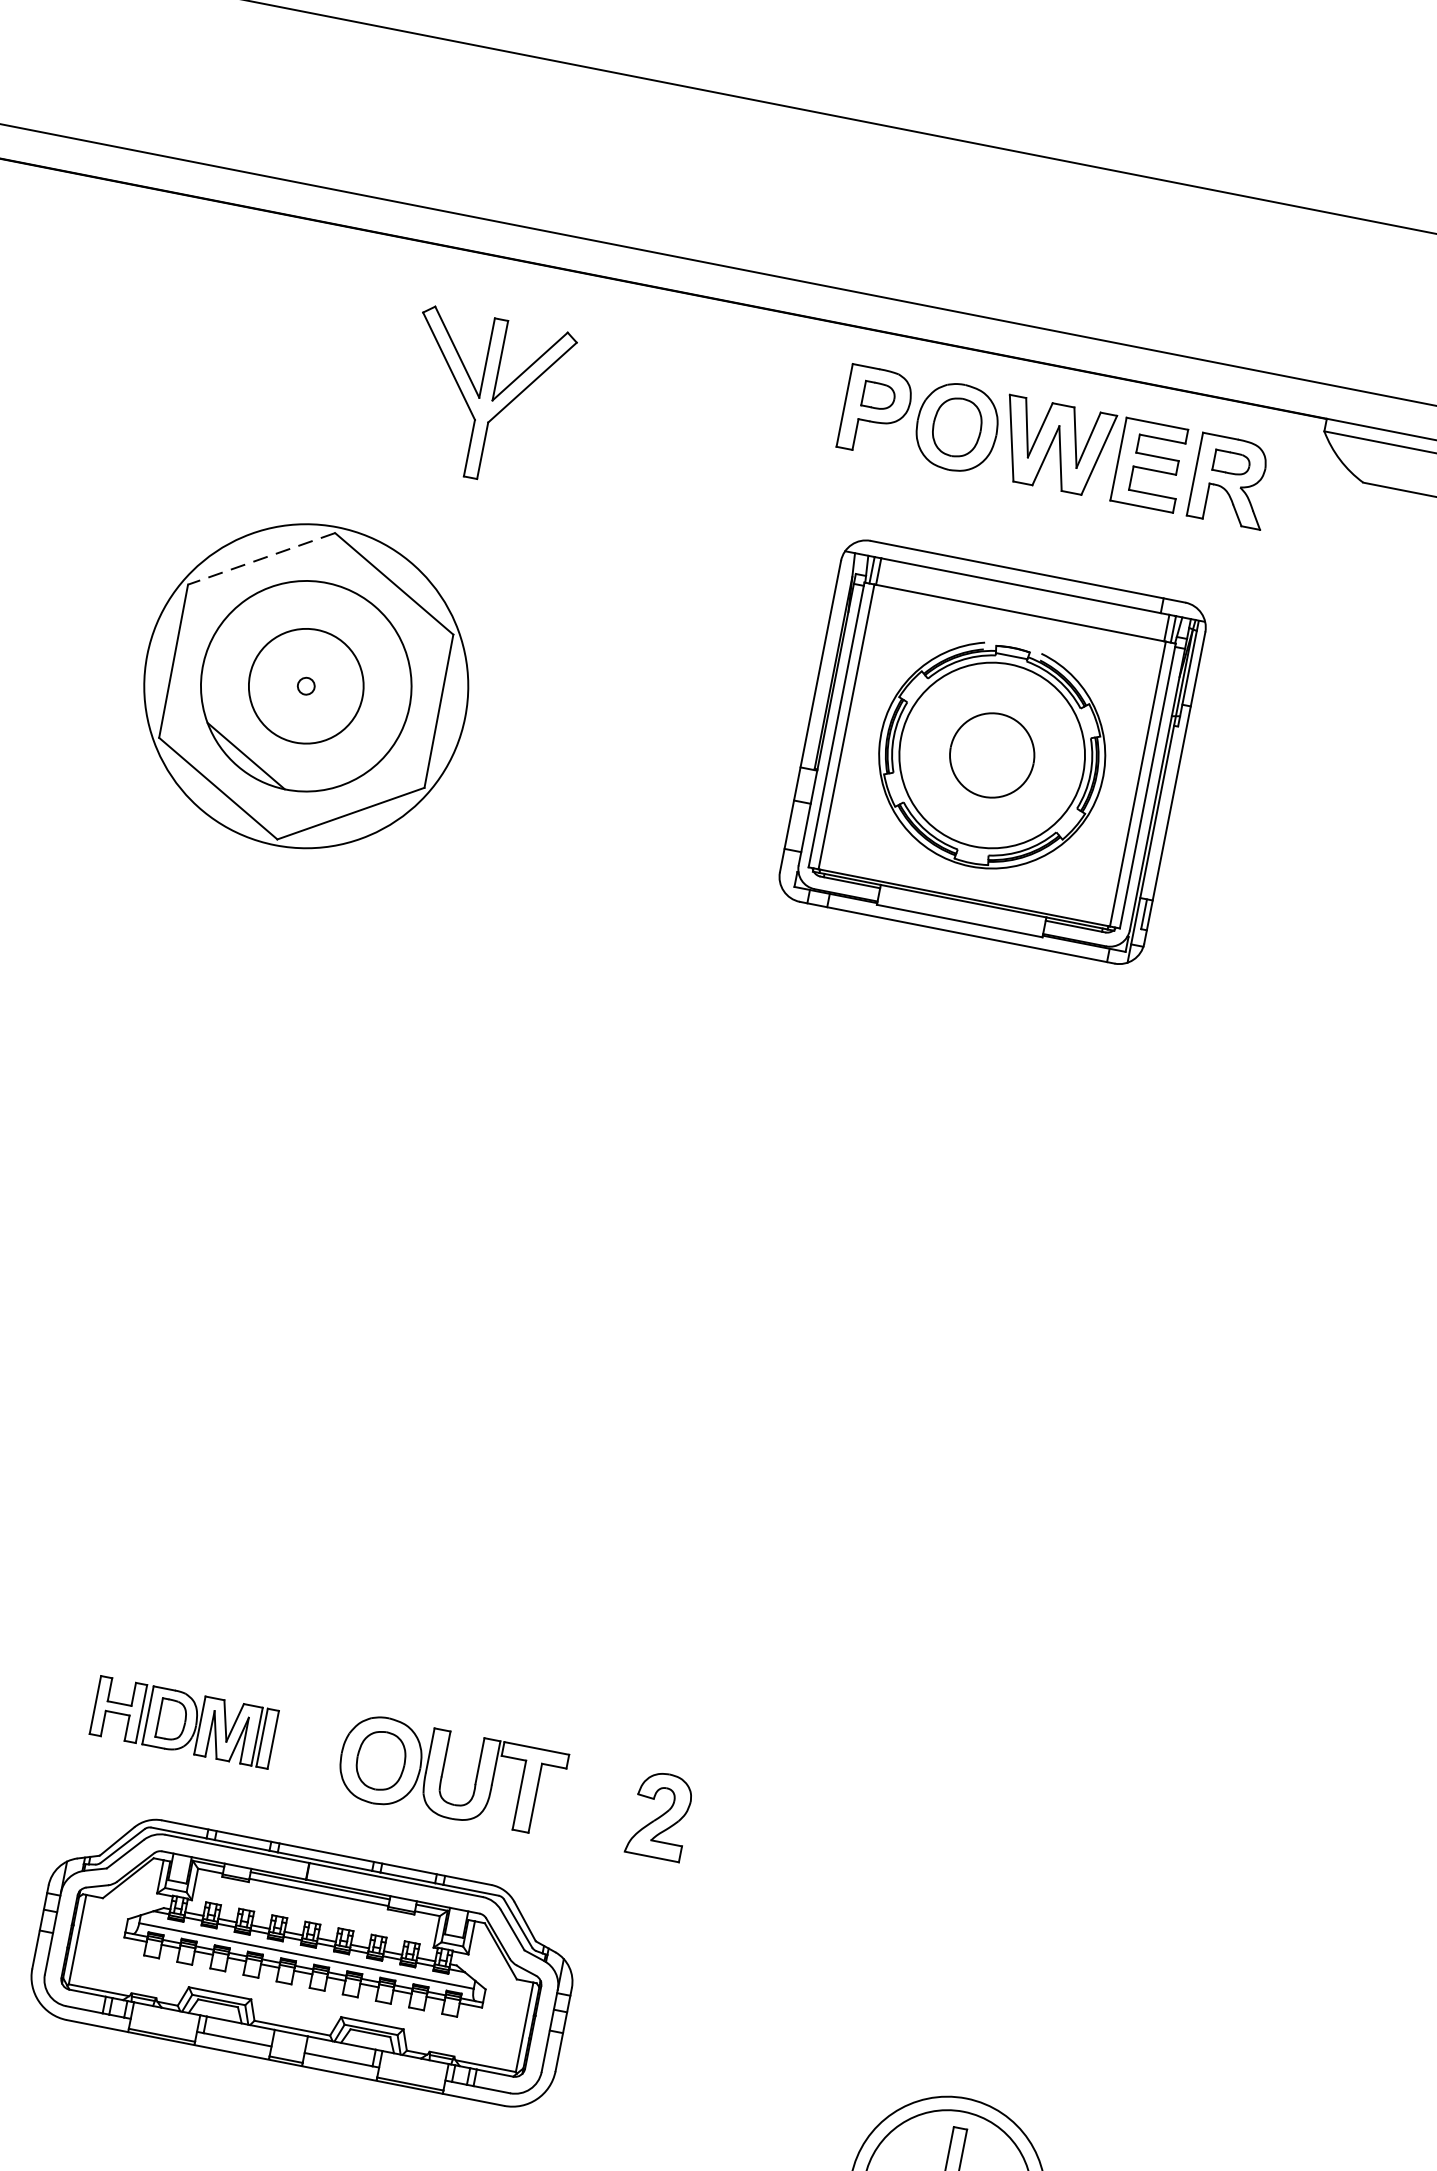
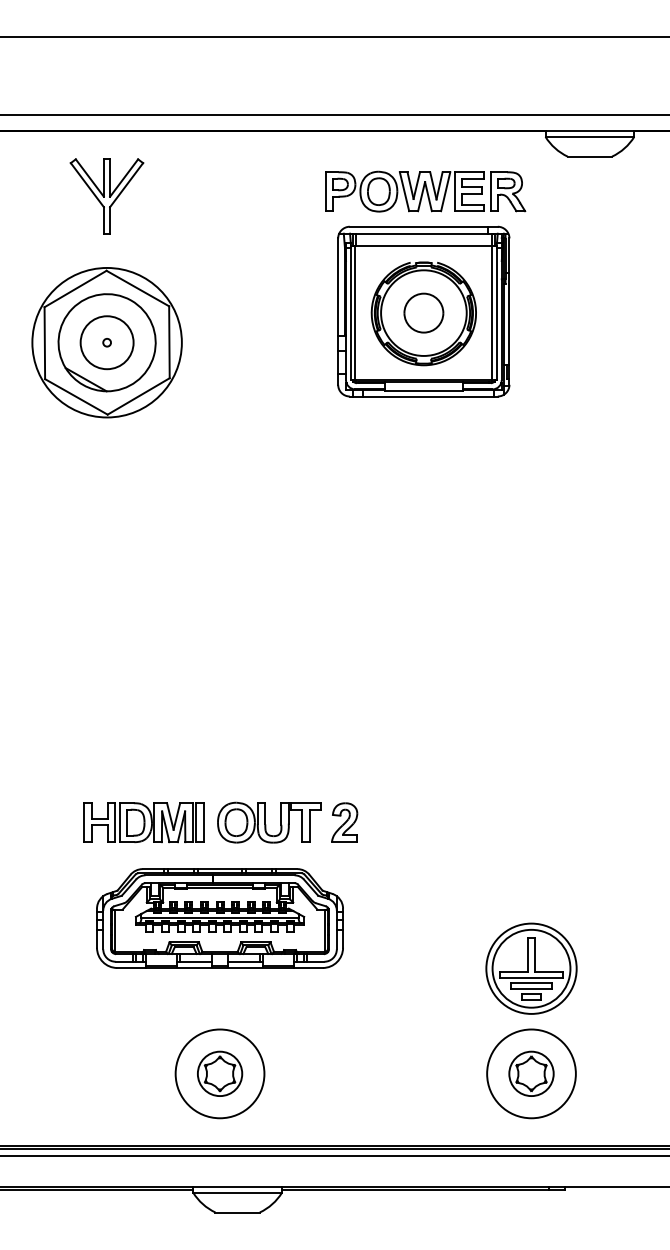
part: (485, 398) -> (106, 196), moved
part: (1056, 446) -> (425, 191), moved
line: (261, 559) -> (75, 289), dashed -> solid
part: (183, 1721) -> (143, 822), size x1.43
part: (659, 1815) -> (344, 822), moved

